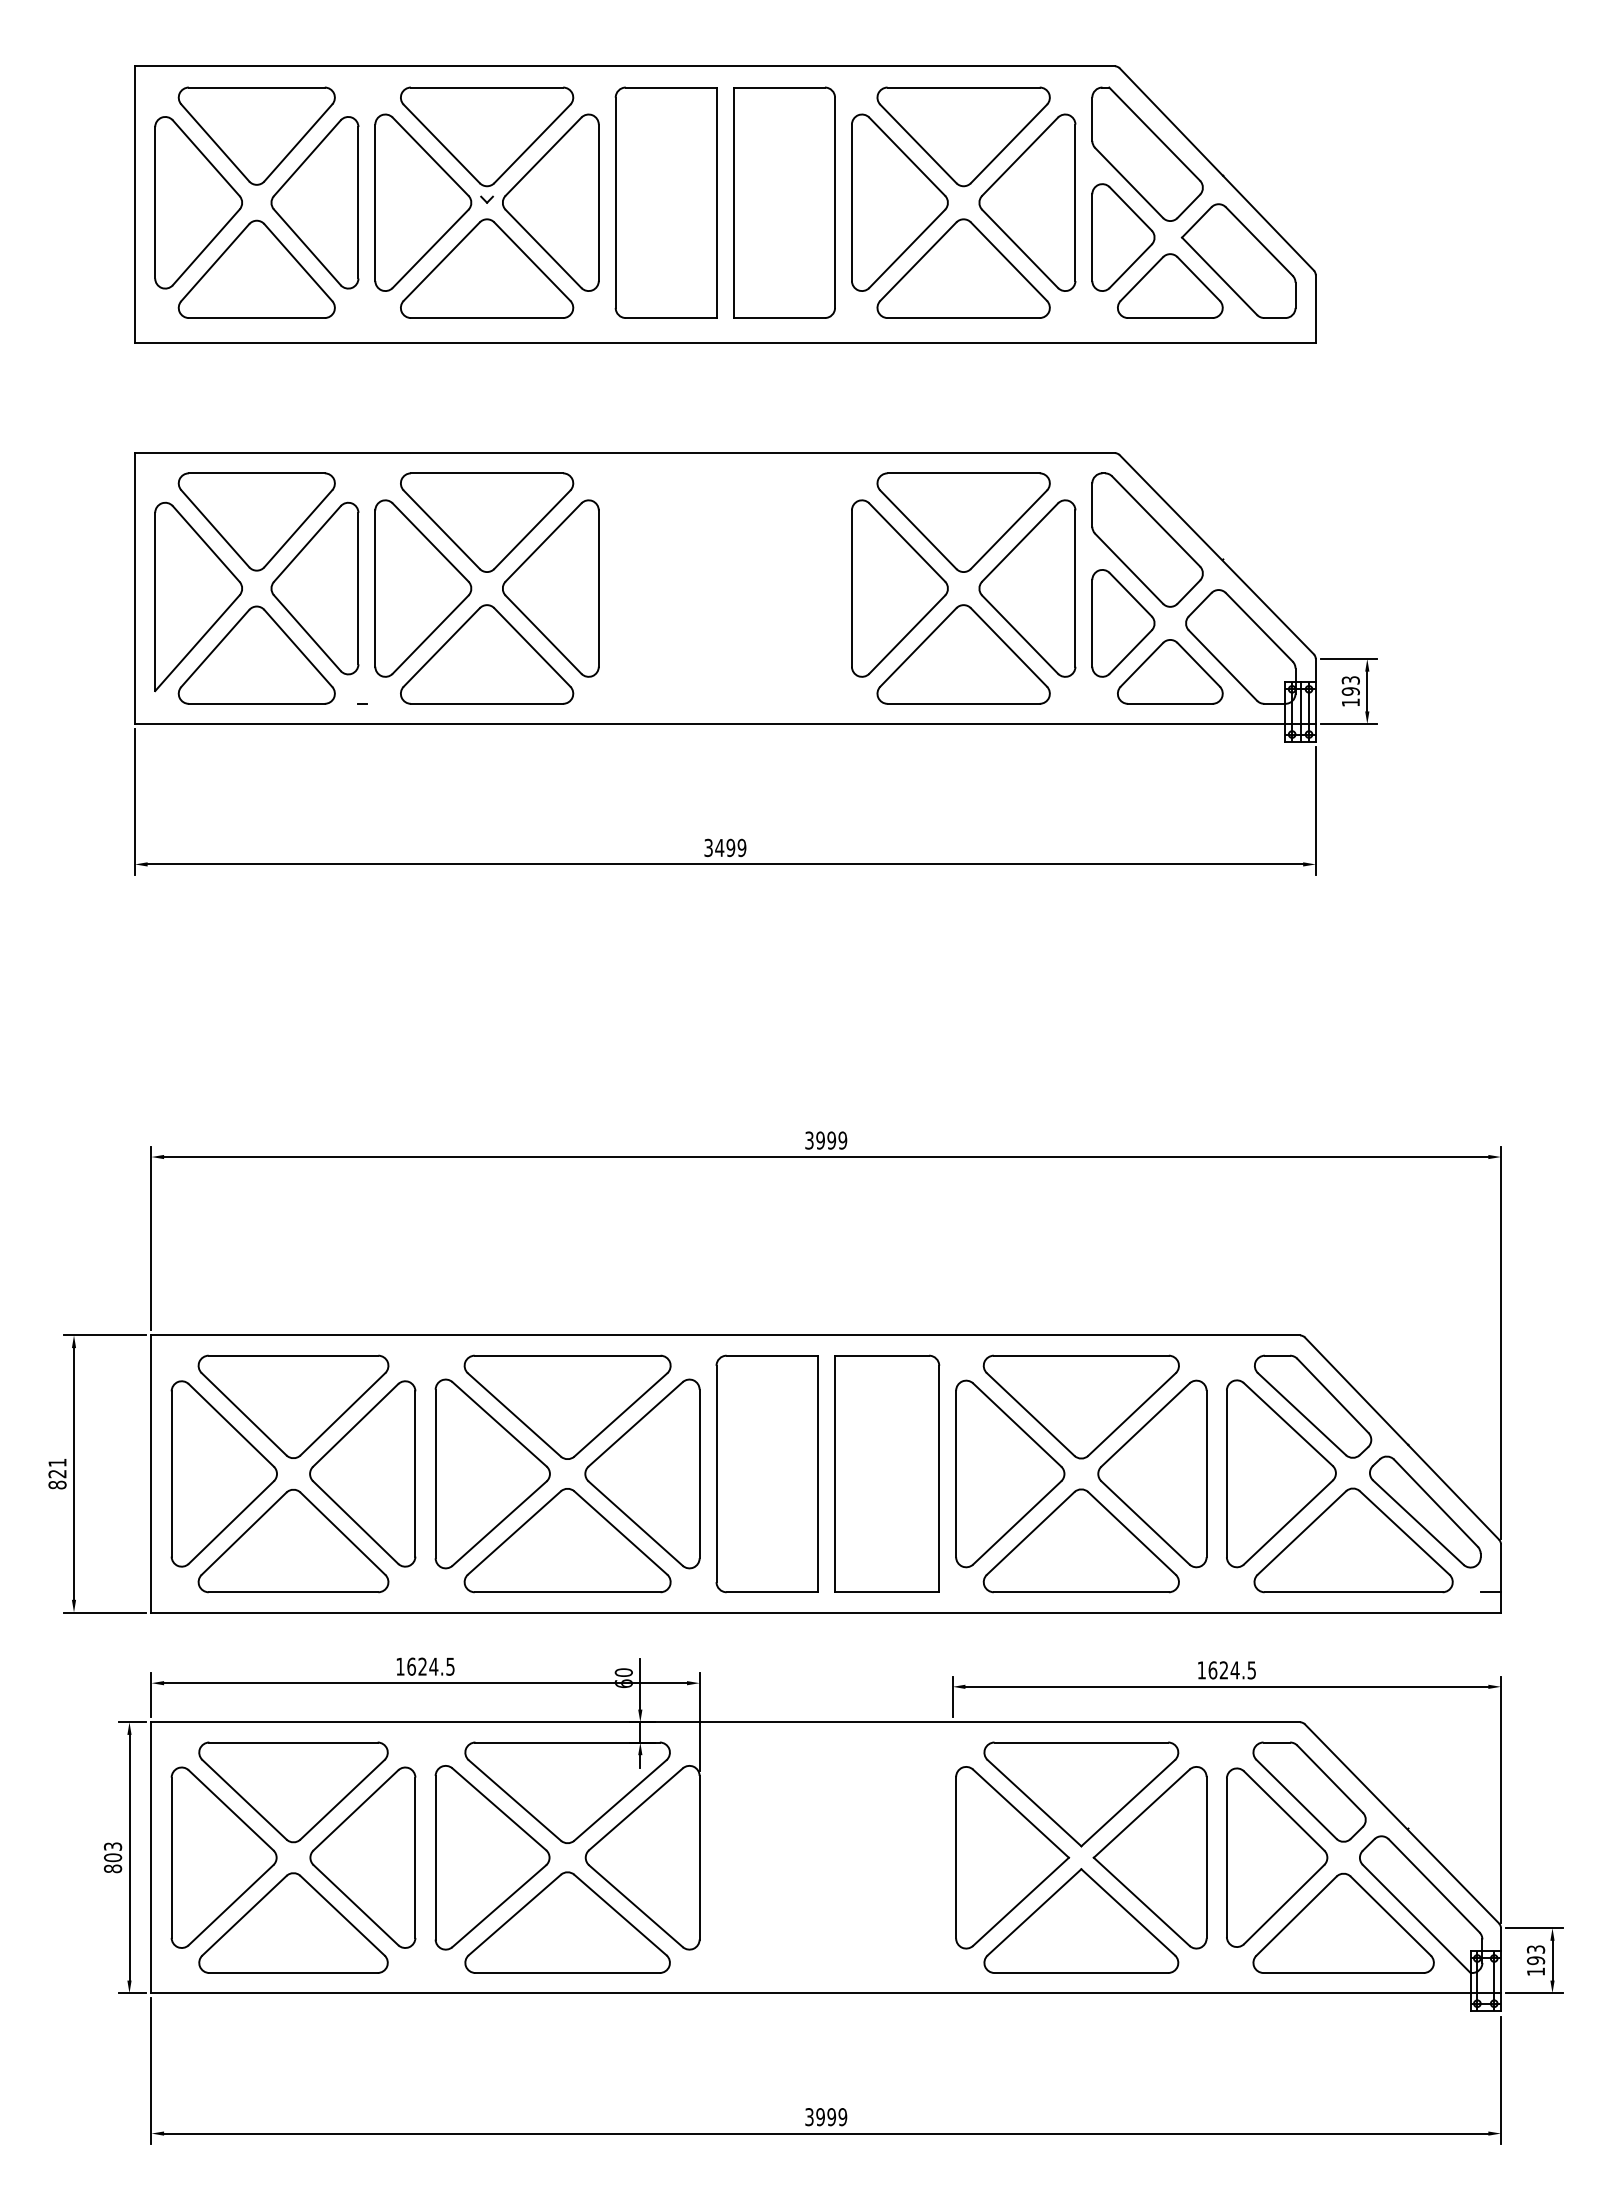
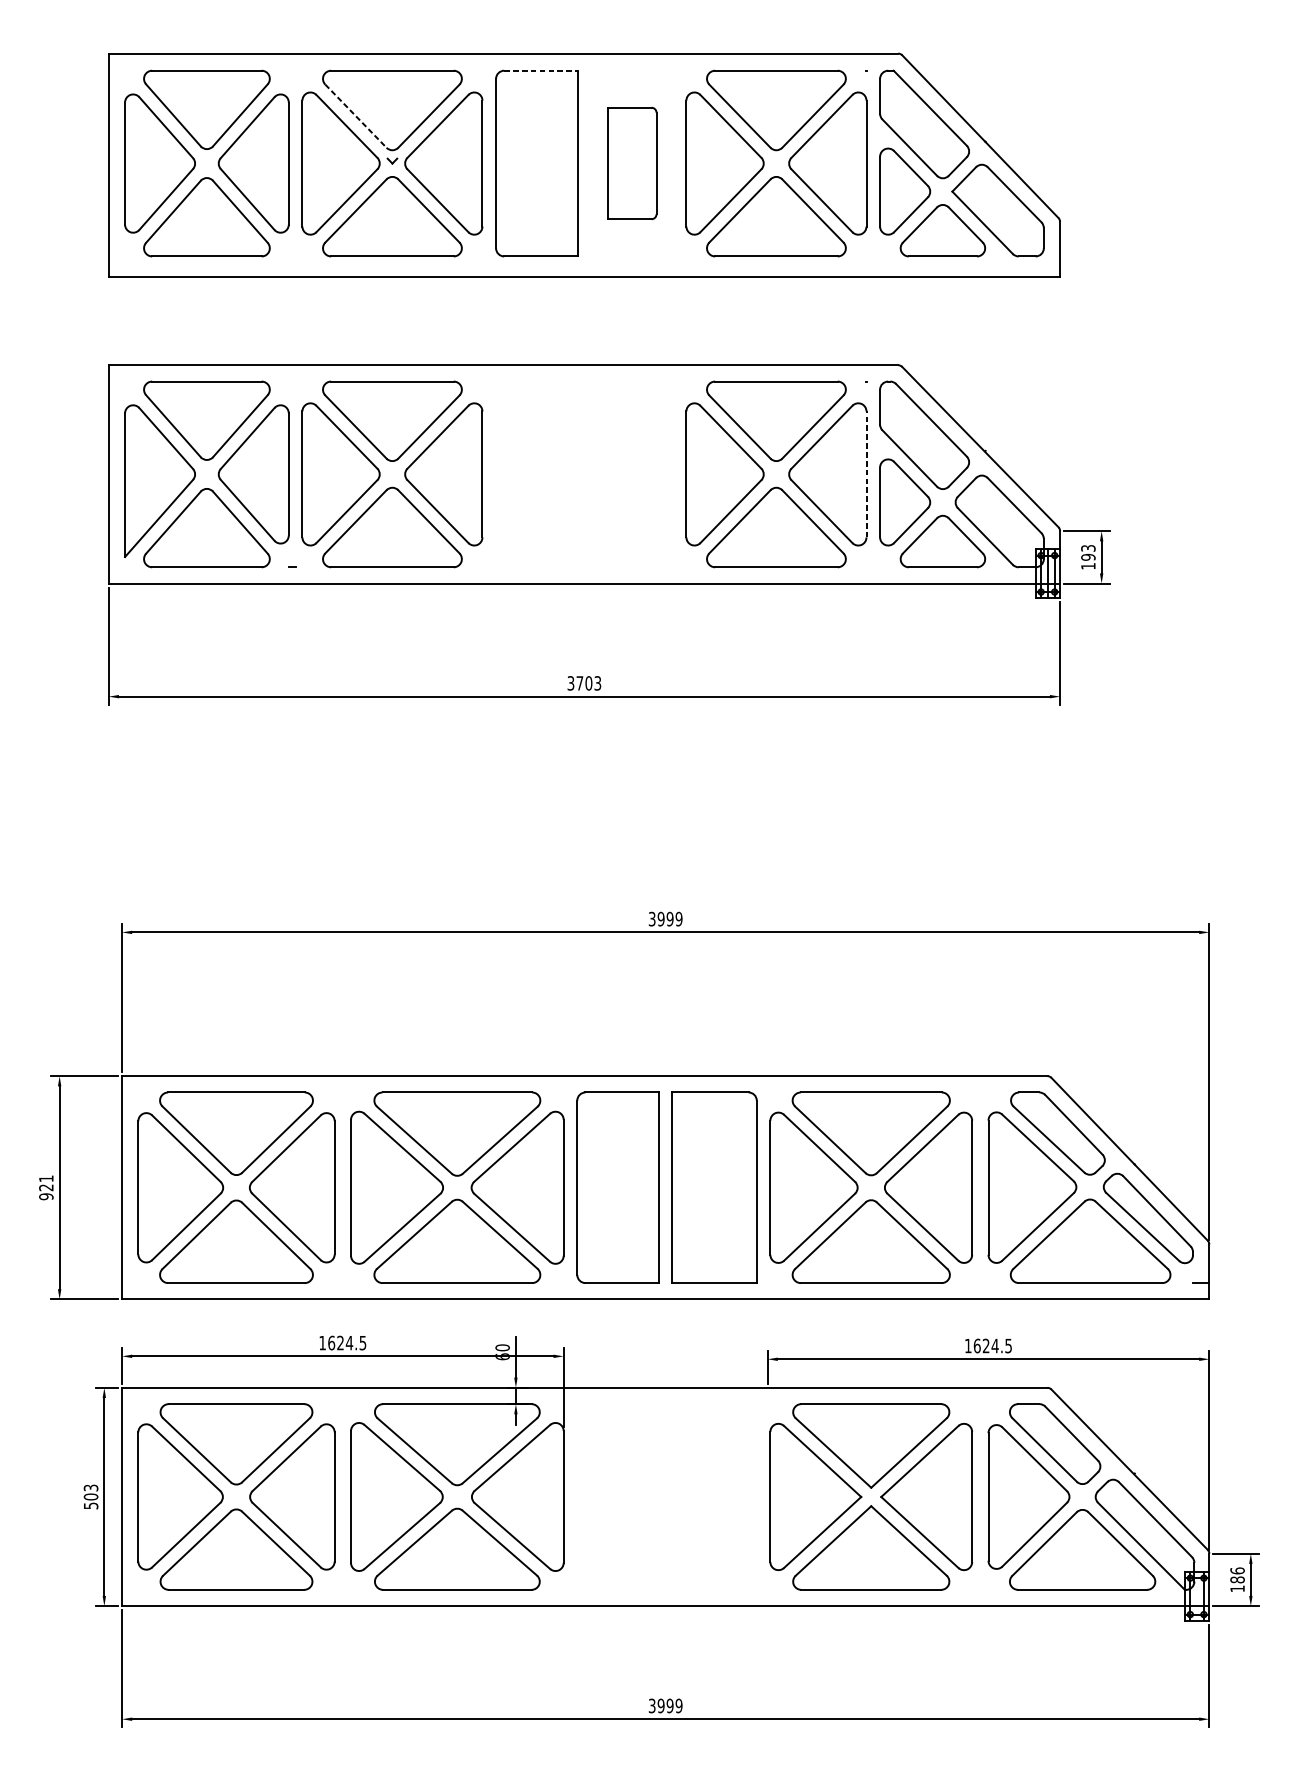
line: (671, 87) -> (541, 70), solid -> dashed
line: (441, 143) -> (355, 115), solid -> dashed
part: (784, 202) -> (632, 163), size x0.6
line: (1075, 588) -> (866, 474), solid -> dashed
text: (730, 848) -> (588, 683), 3499 -> 3703
text: (57, 1484) -> (46, 1196), 821 -> 921
text: (112, 1868) -> (90, 1505), 803 -> 503
text: (1535, 1955) -> (1237, 1575), 193 -> 186

